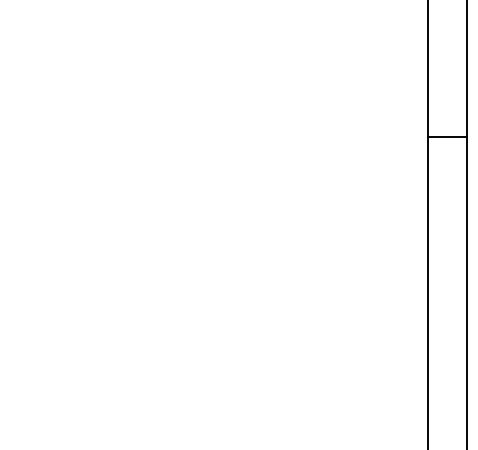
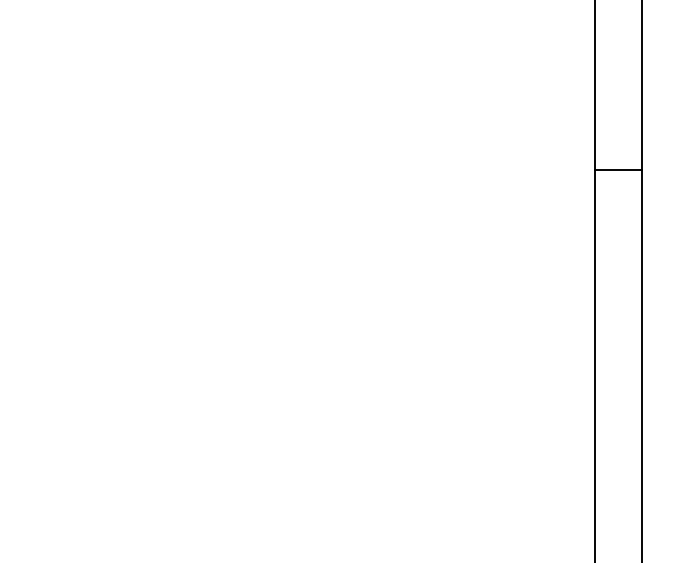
line: (447, 137) -> (618, 170), moved

